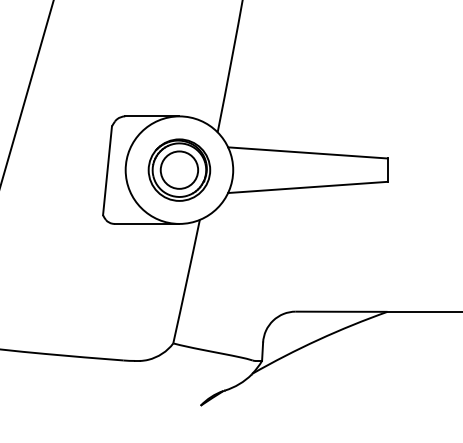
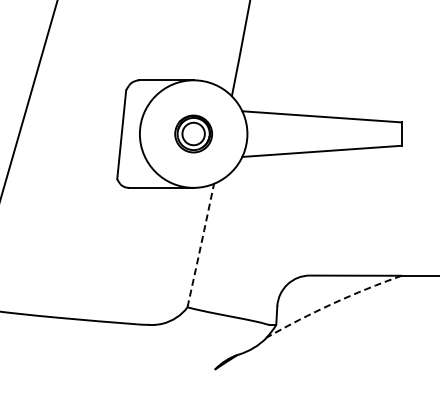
part: (179, 169) -> (193, 133), size x0.6
arc: (186, 281) -> (200, 245), solid -> dashed
arc: (318, 339) -> (332, 303), solid -> dashed

